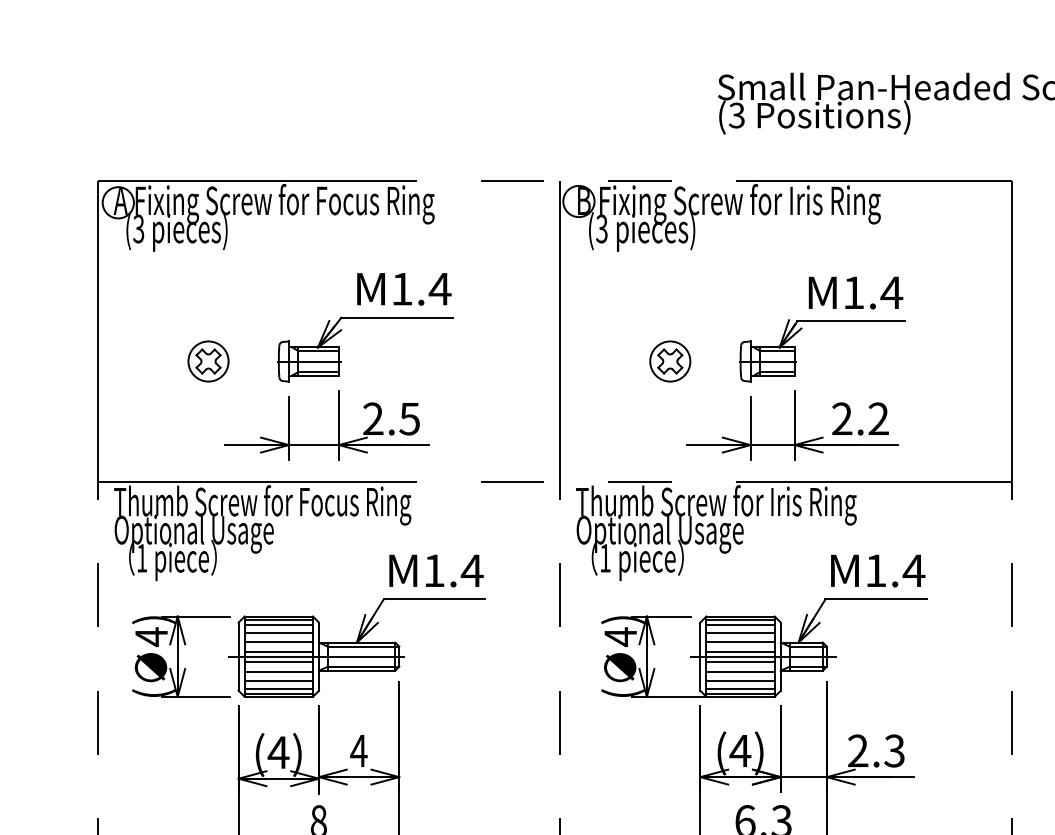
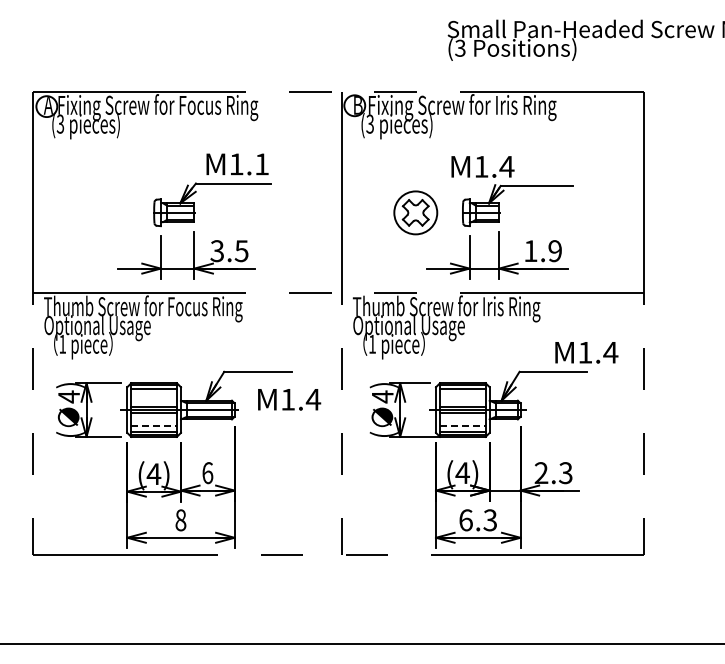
text: (439, 289) -> (261, 164), M1.4 -> M1.1
text: (855, 292) -> (482, 166), moved
part: (207, 361) -> (106, 212), removed
part: (669, 361) -> (415, 212), size x1.6
text: (373, 419) -> (217, 251), 2.5 -> 3.5
text: (859, 419) -> (542, 251), 2.2 -> 1.9
text: (436, 570) -> (289, 399), moved
text: (877, 570) -> (586, 352), moved
line: (277, 631) -> (153, 393), removed
line: (740, 631) -> (462, 393), removed
line: (277, 640) -> (153, 399), removed
line: (740, 640) -> (462, 399), removed
line: (277, 672) -> (153, 420), removed
line: (740, 672) -> (462, 420), removed
line: (279, 681) -> (154, 426), solid -> dashed
line: (740, 681) -> (462, 426), solid -> dashed
text: (358, 751) -> (207, 473), 4 -> 6

